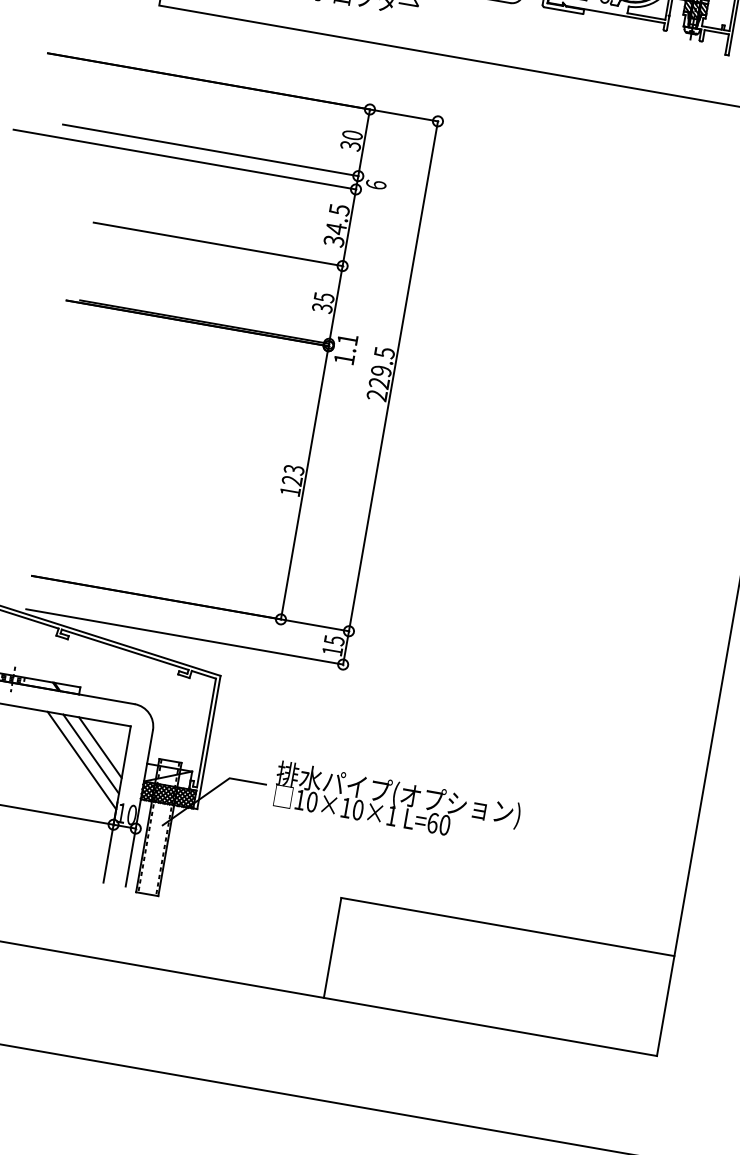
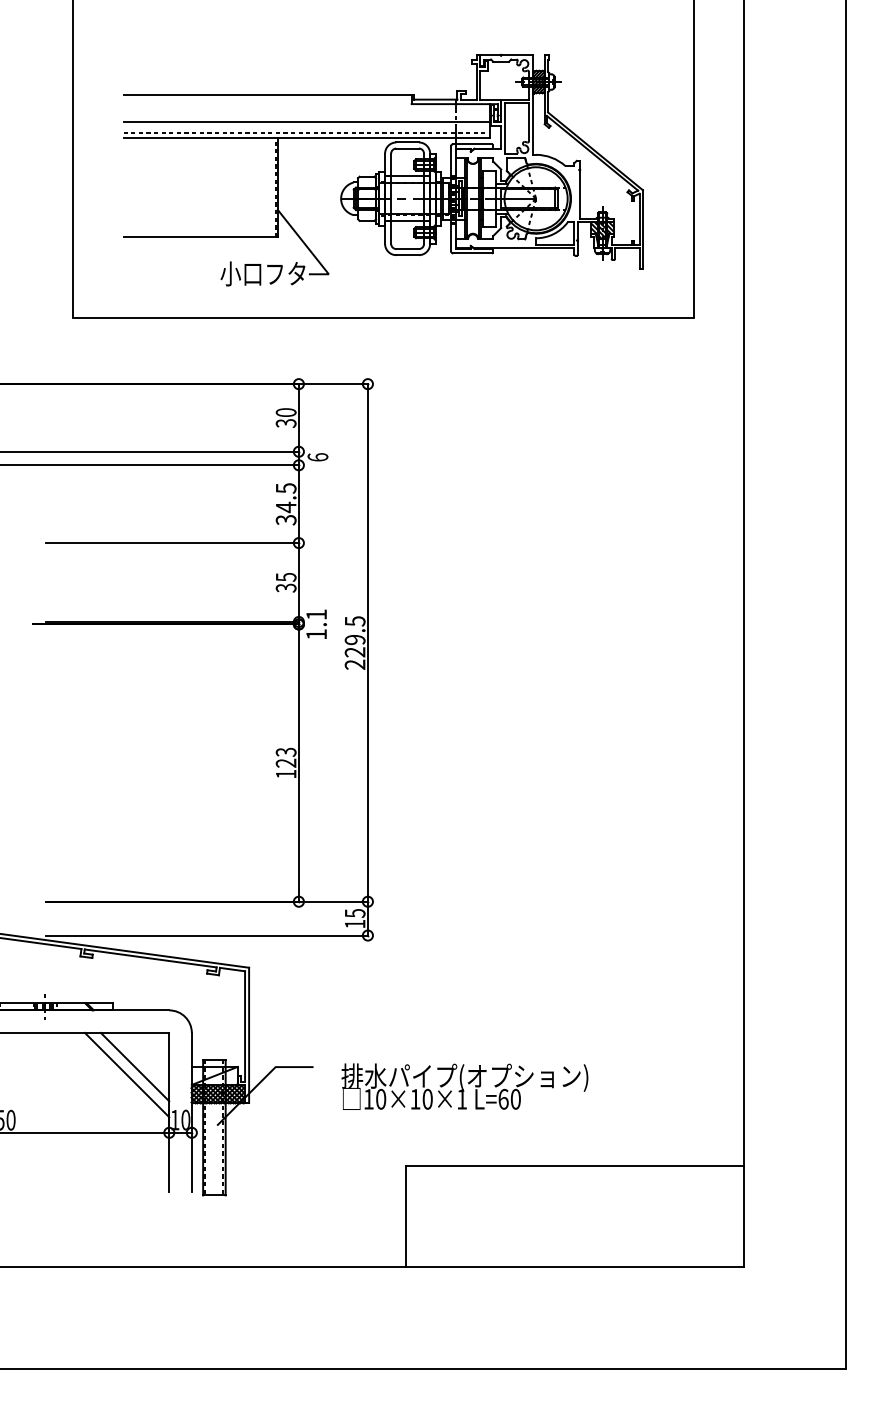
line: (99, 746) -> (142, 1058), removed
text: (396, 803) -> (464, 1086), moved

